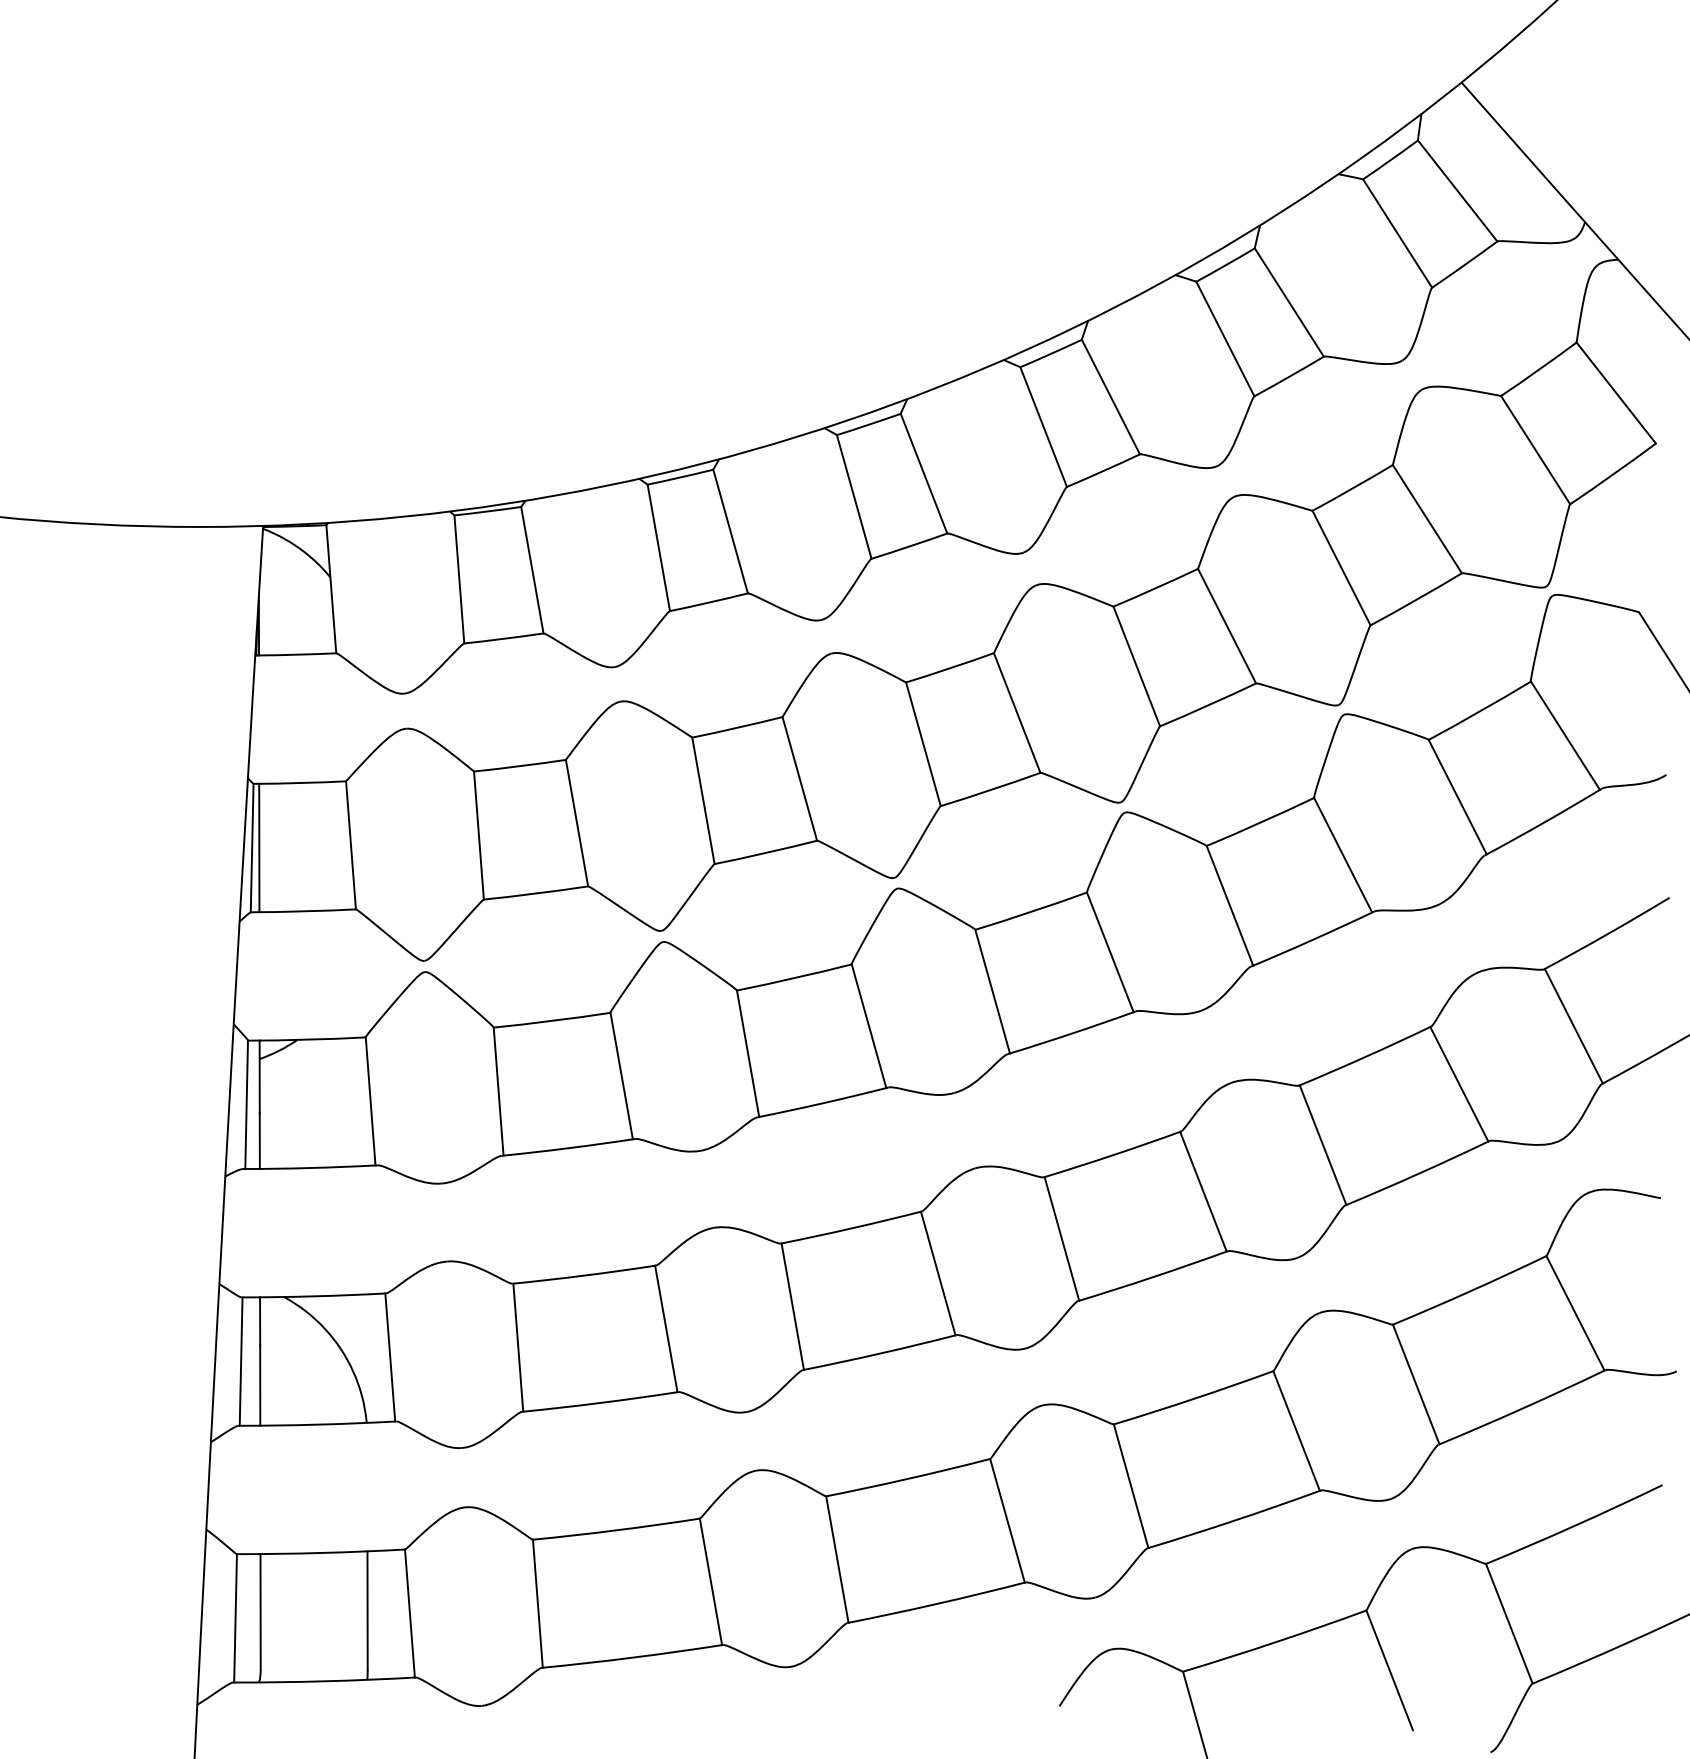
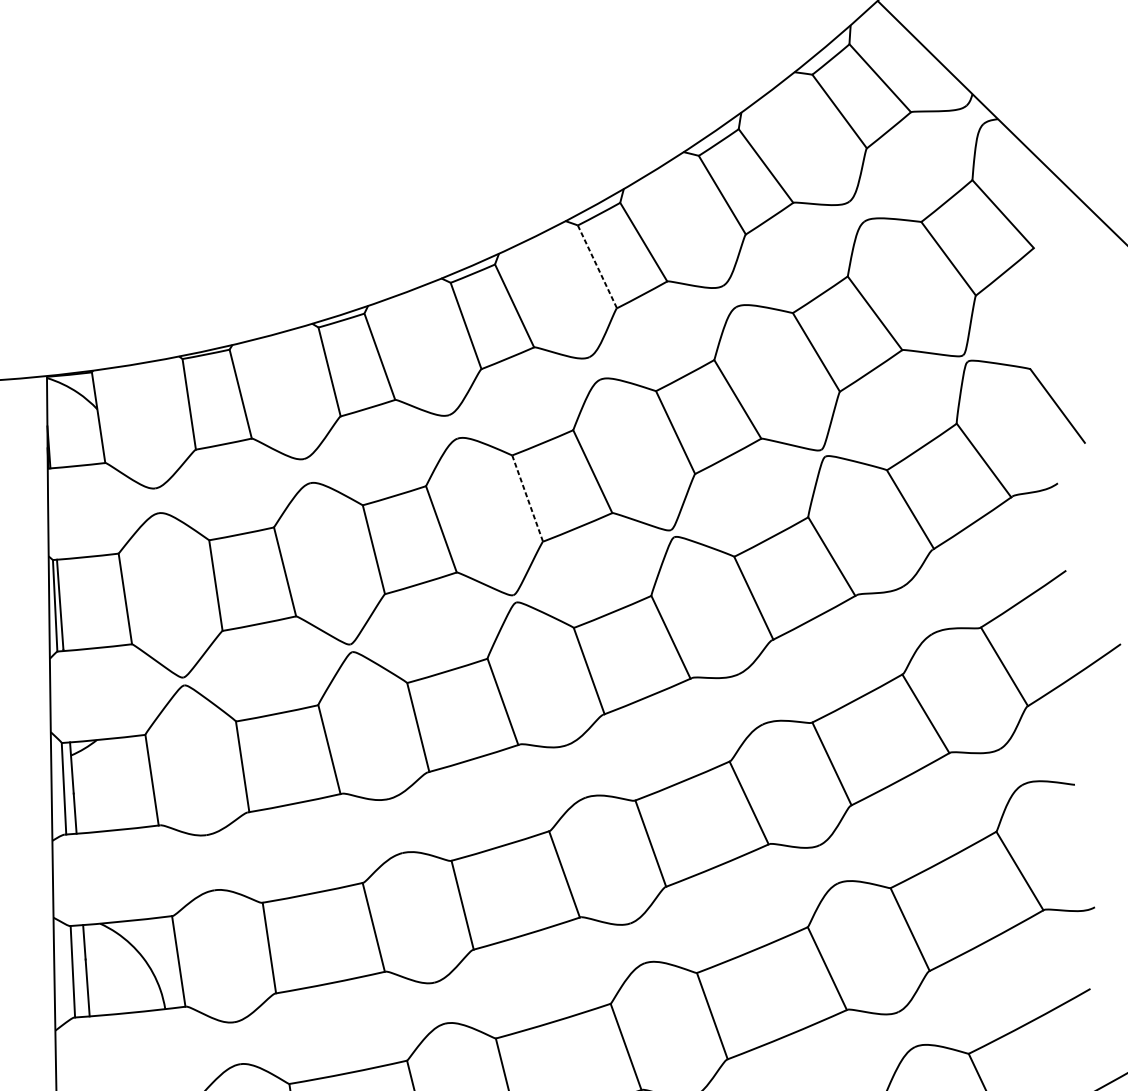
line: (1043, 427) -> (597, 267), solid -> dashed
line: (923, 744) -> (527, 498), solid -> dashed

